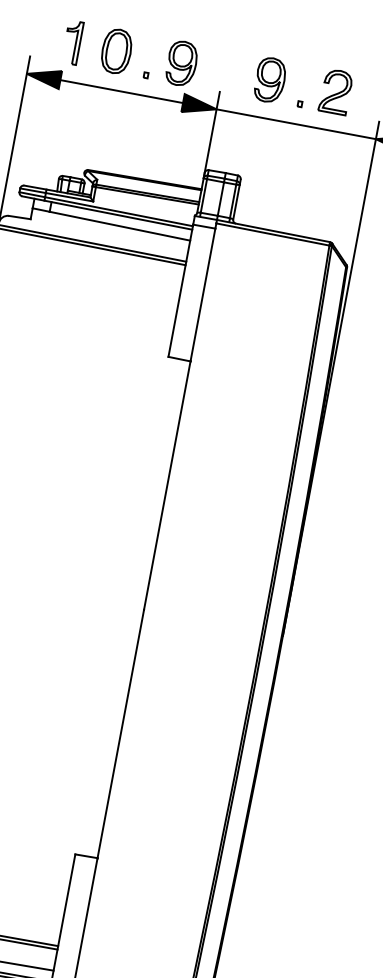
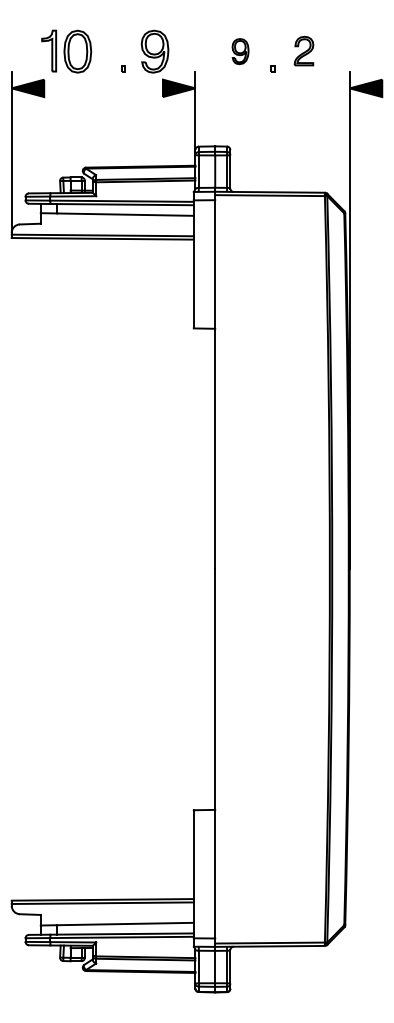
part: (116, 51) -> (77, 51), moved
part: (270, 79) -> (240, 51), size x0.6
line: (121, 91) -> (103, 88), removed
part: (335, 91) -> (303, 50), size x0.7
line: (296, 124) -> (272, 88), removed

